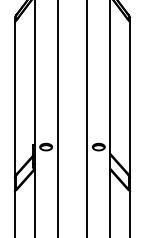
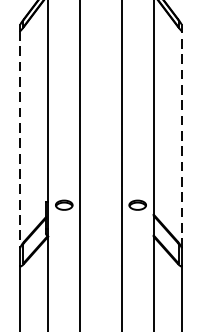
line: (14, 100) -> (20, 140), solid -> dashed
line: (130, 100) -> (181, 140), solid -> dashed

